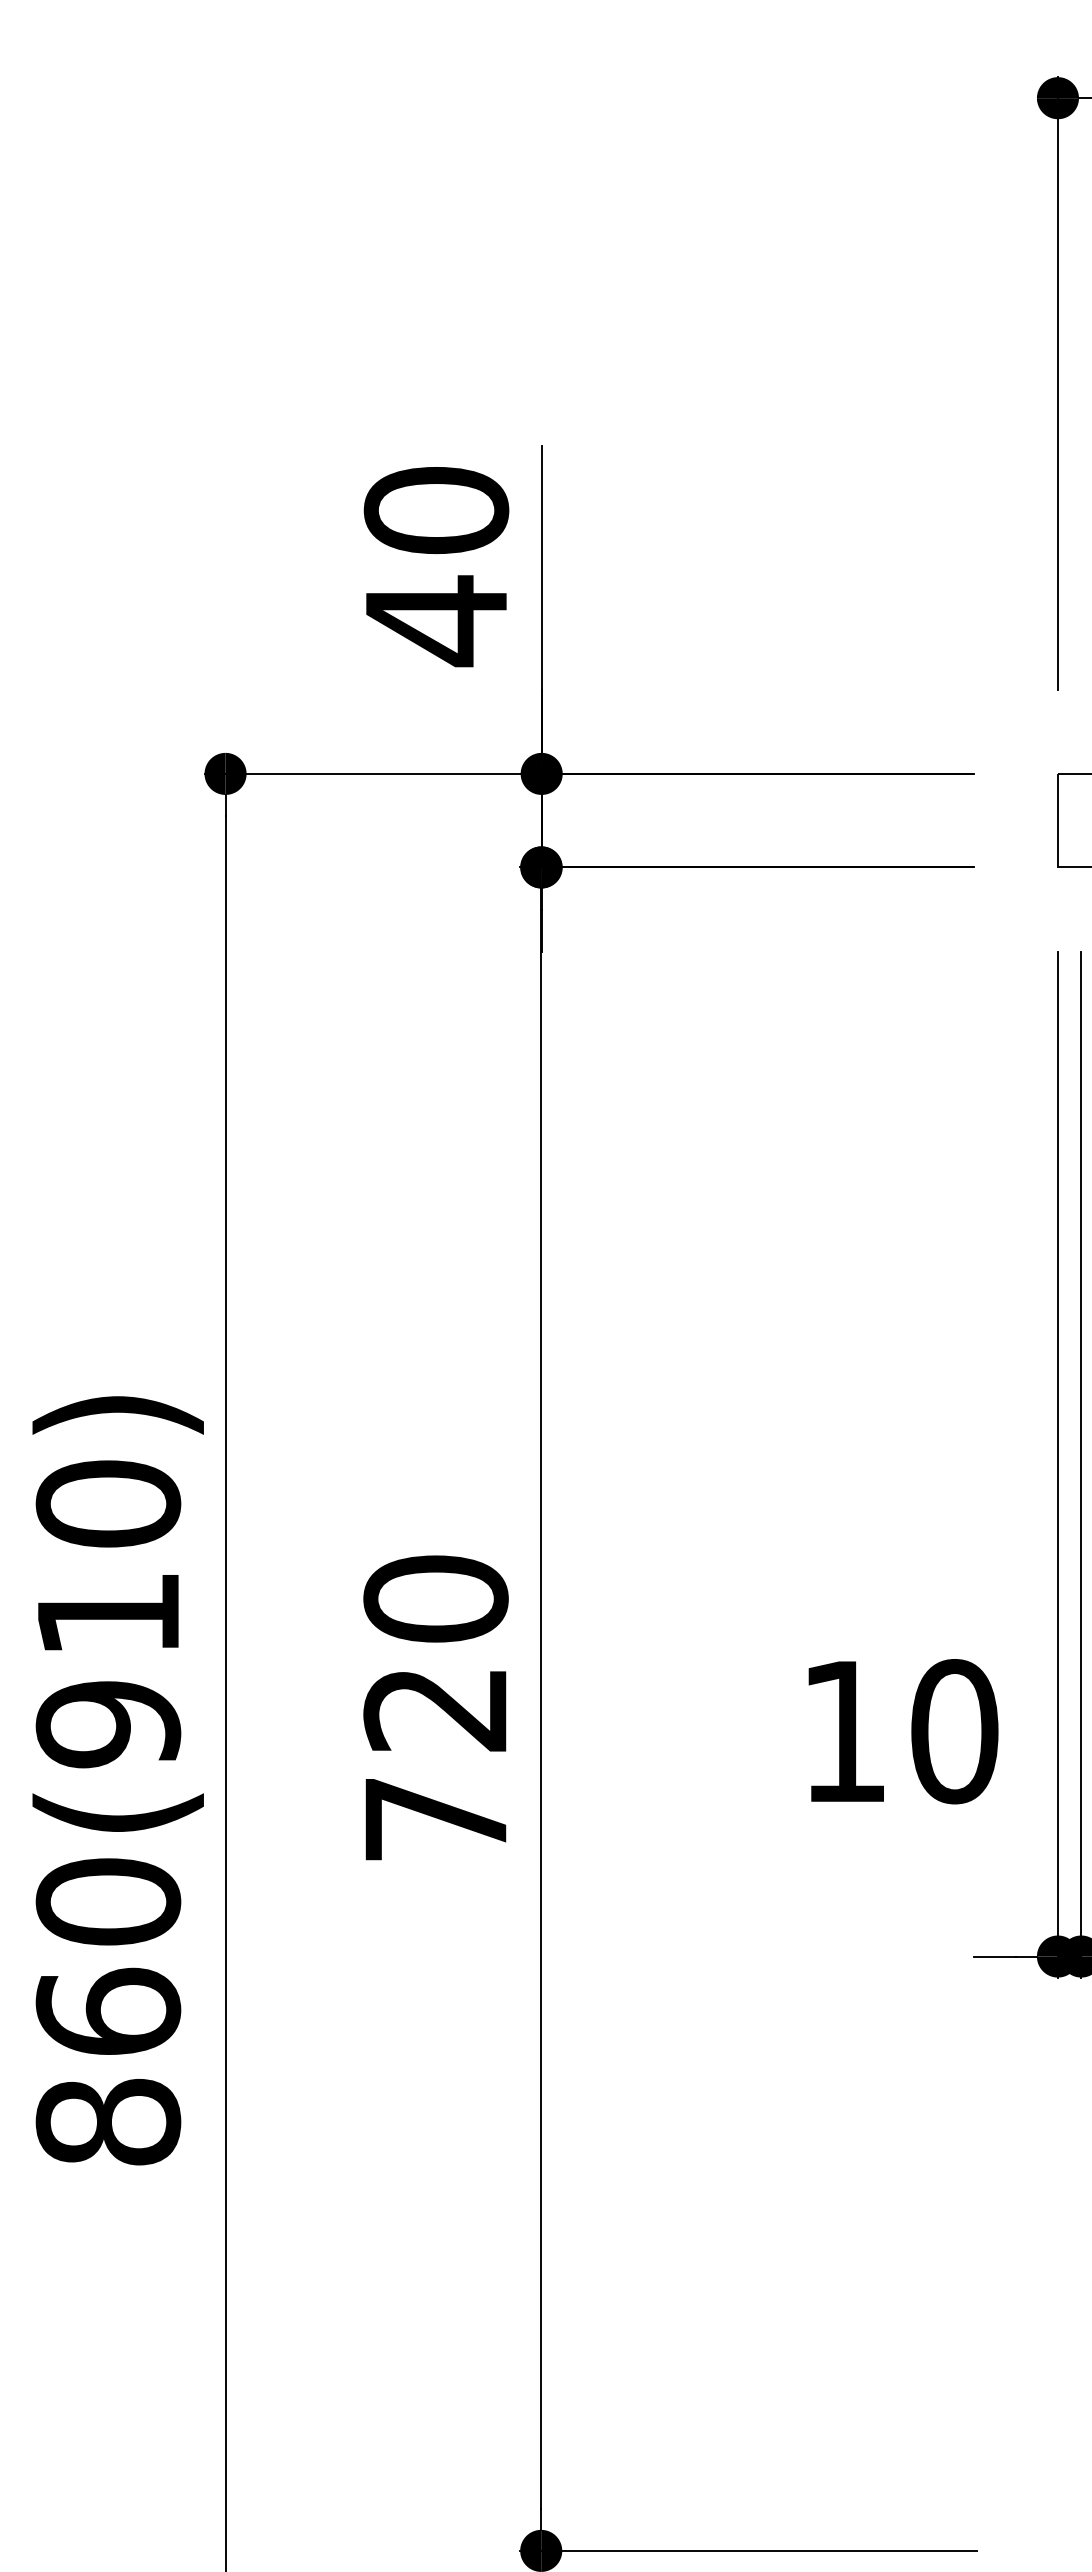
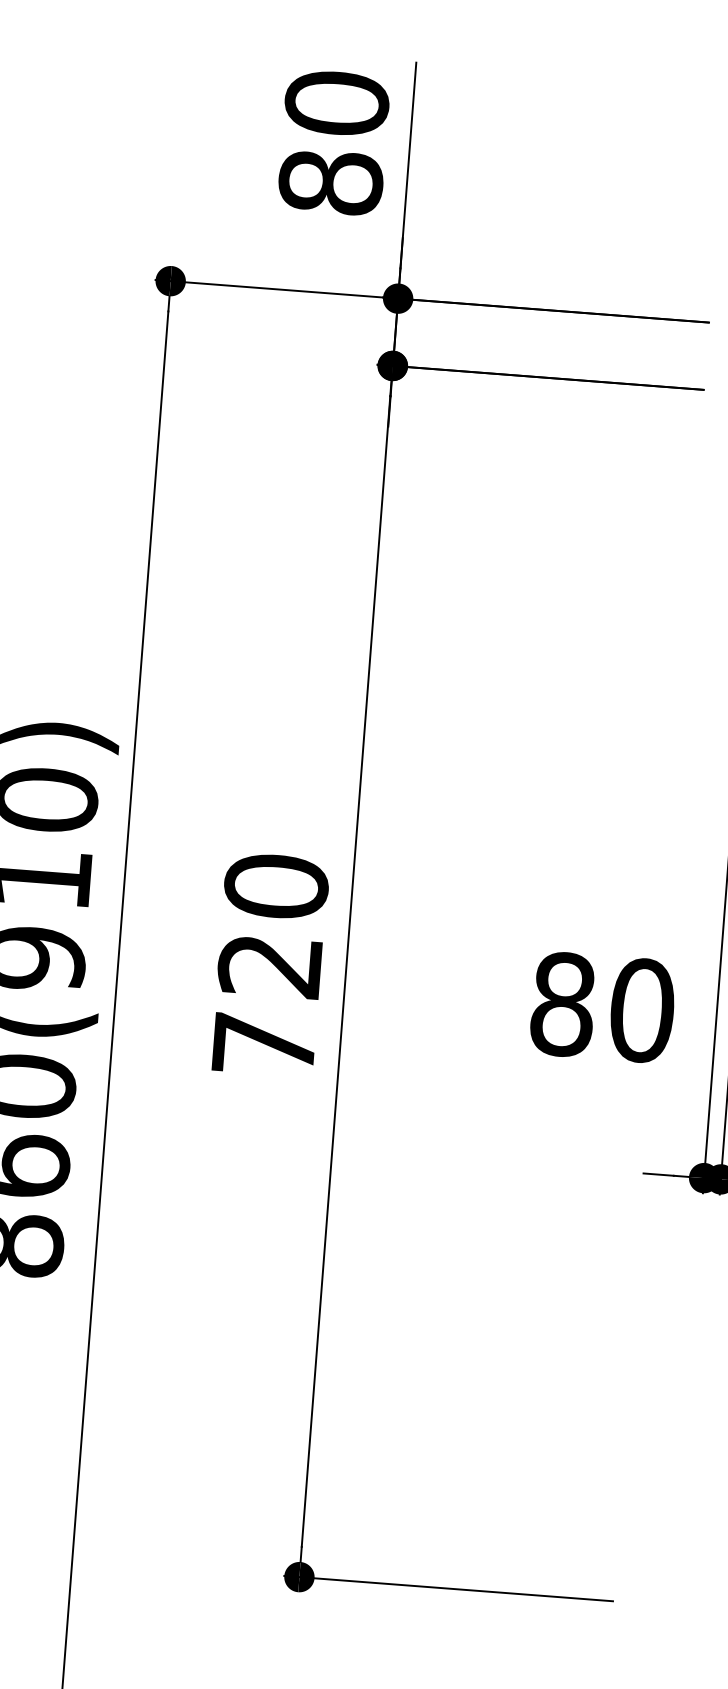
text: (436, 621) -> (330, 183), 40 -> 80
text: (844, 1731) -> (562, 1004), 10 -> 80

